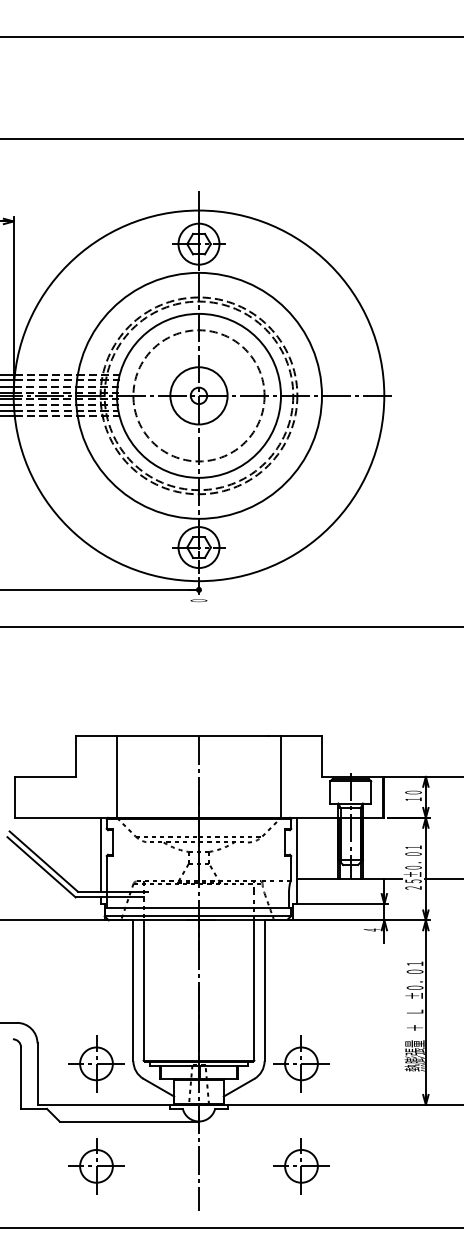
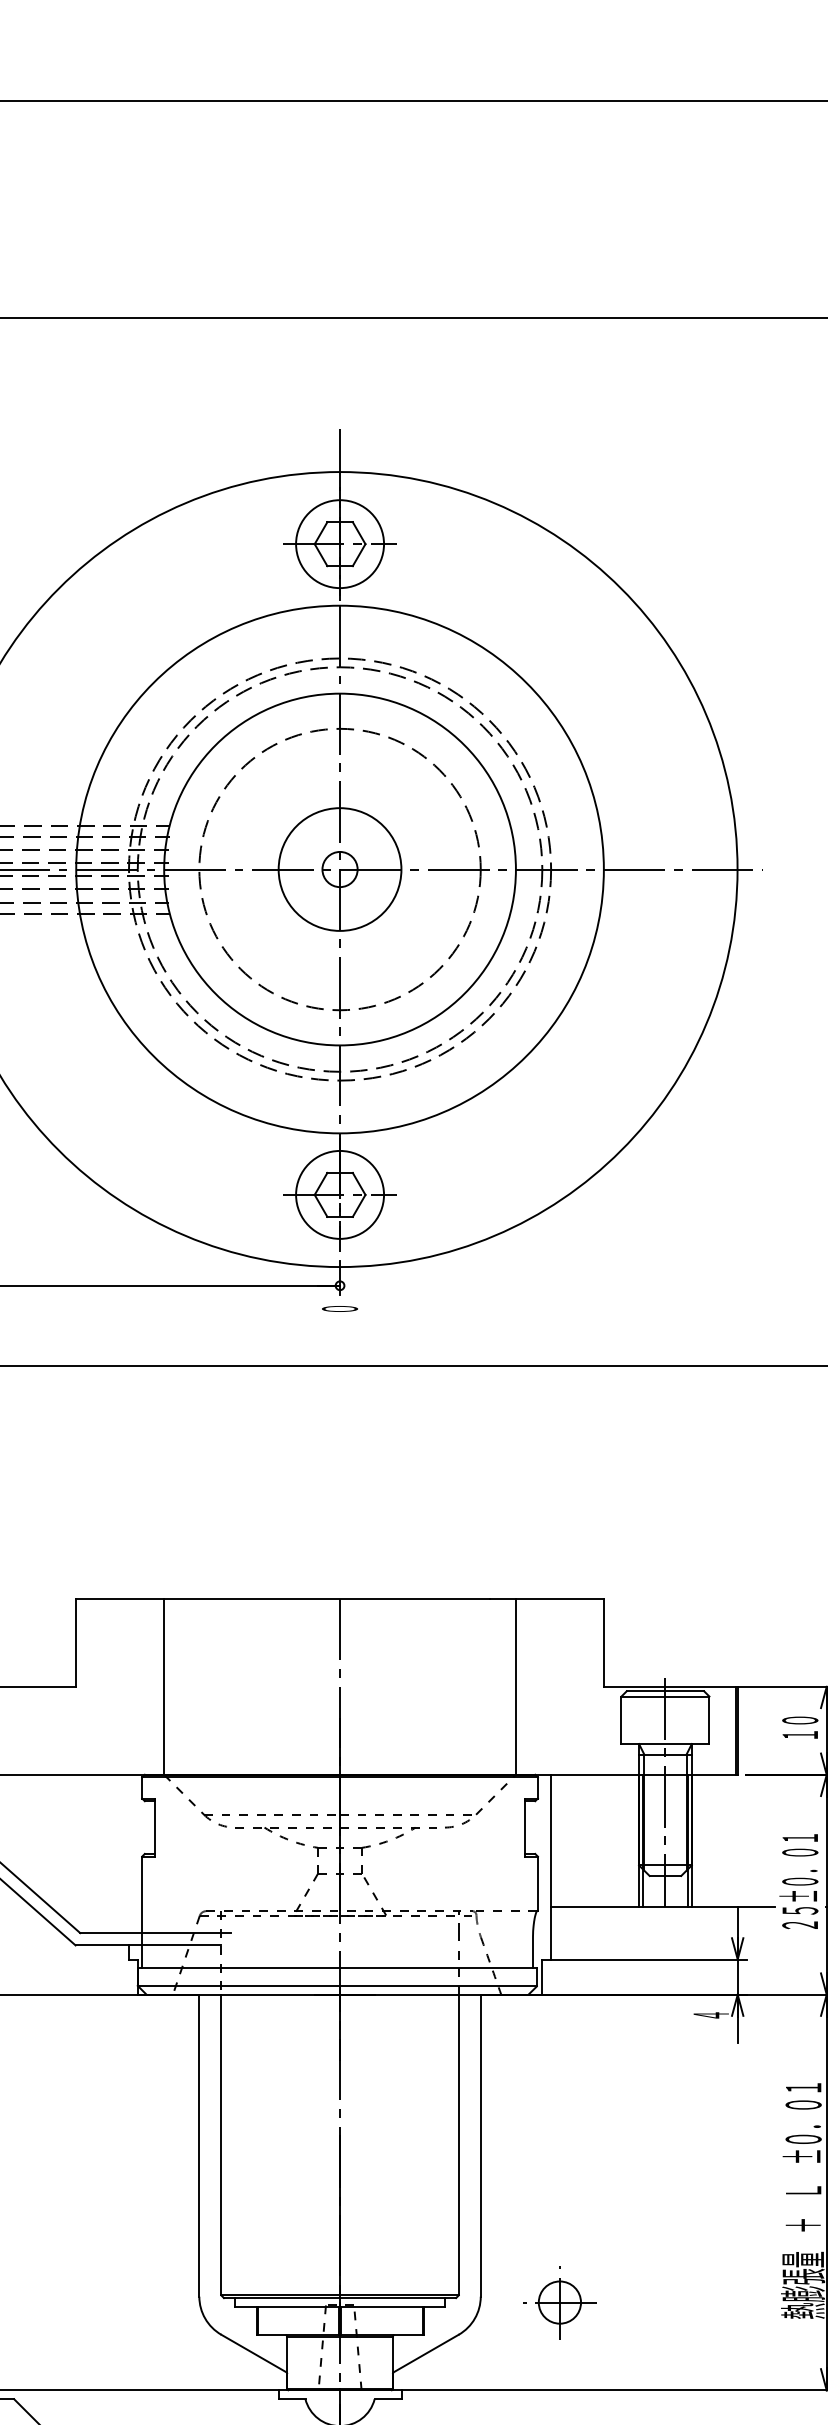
line: (100, 854) -> (128, 1853), removed
part: (96, 1063) -> (120, 2301), removed
part: (301, 1063) -> (559, 2301), size x0.6

